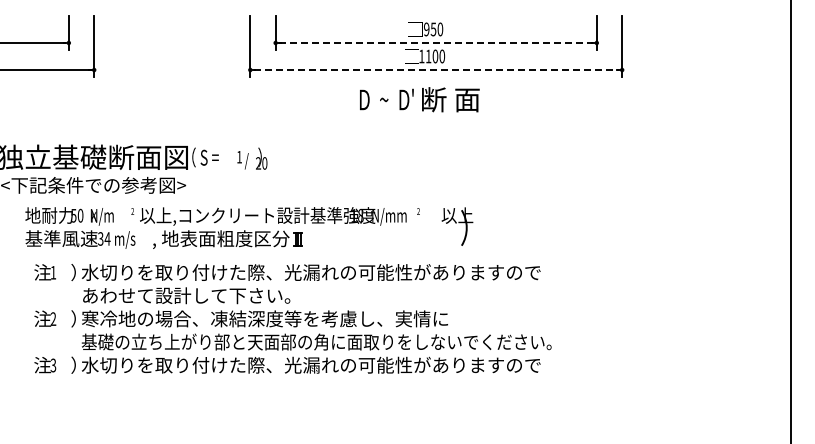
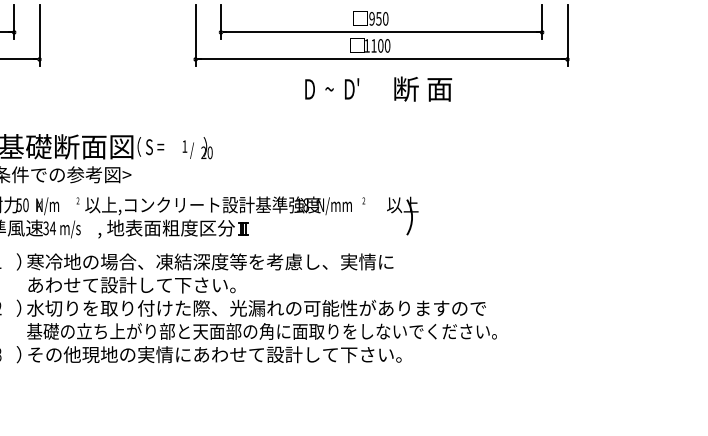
line: (436, 43) -> (381, 32), dashed -> solid
line: (436, 70) -> (381, 59), dashed -> solid
text: (450, 99) -> (422, 88), moved
text: (310, 272) -> (255, 261), 水切りを取り付けた際、光漏れの可能性がありますので -> 寒冷地の場合、凍結深度等を考慮し、実情に
text: (310, 318) -> (255, 307), 寒冷地の場合、凍結深度等を考慮し、実情に -> 水切りを取り付けた際、光漏れの可能性がありますので
text: (310, 364) -> (255, 353), 水切りを取り付けた際、光漏れの可能性がありますので -> その他現地の実情にあわせて設計して下さい。

